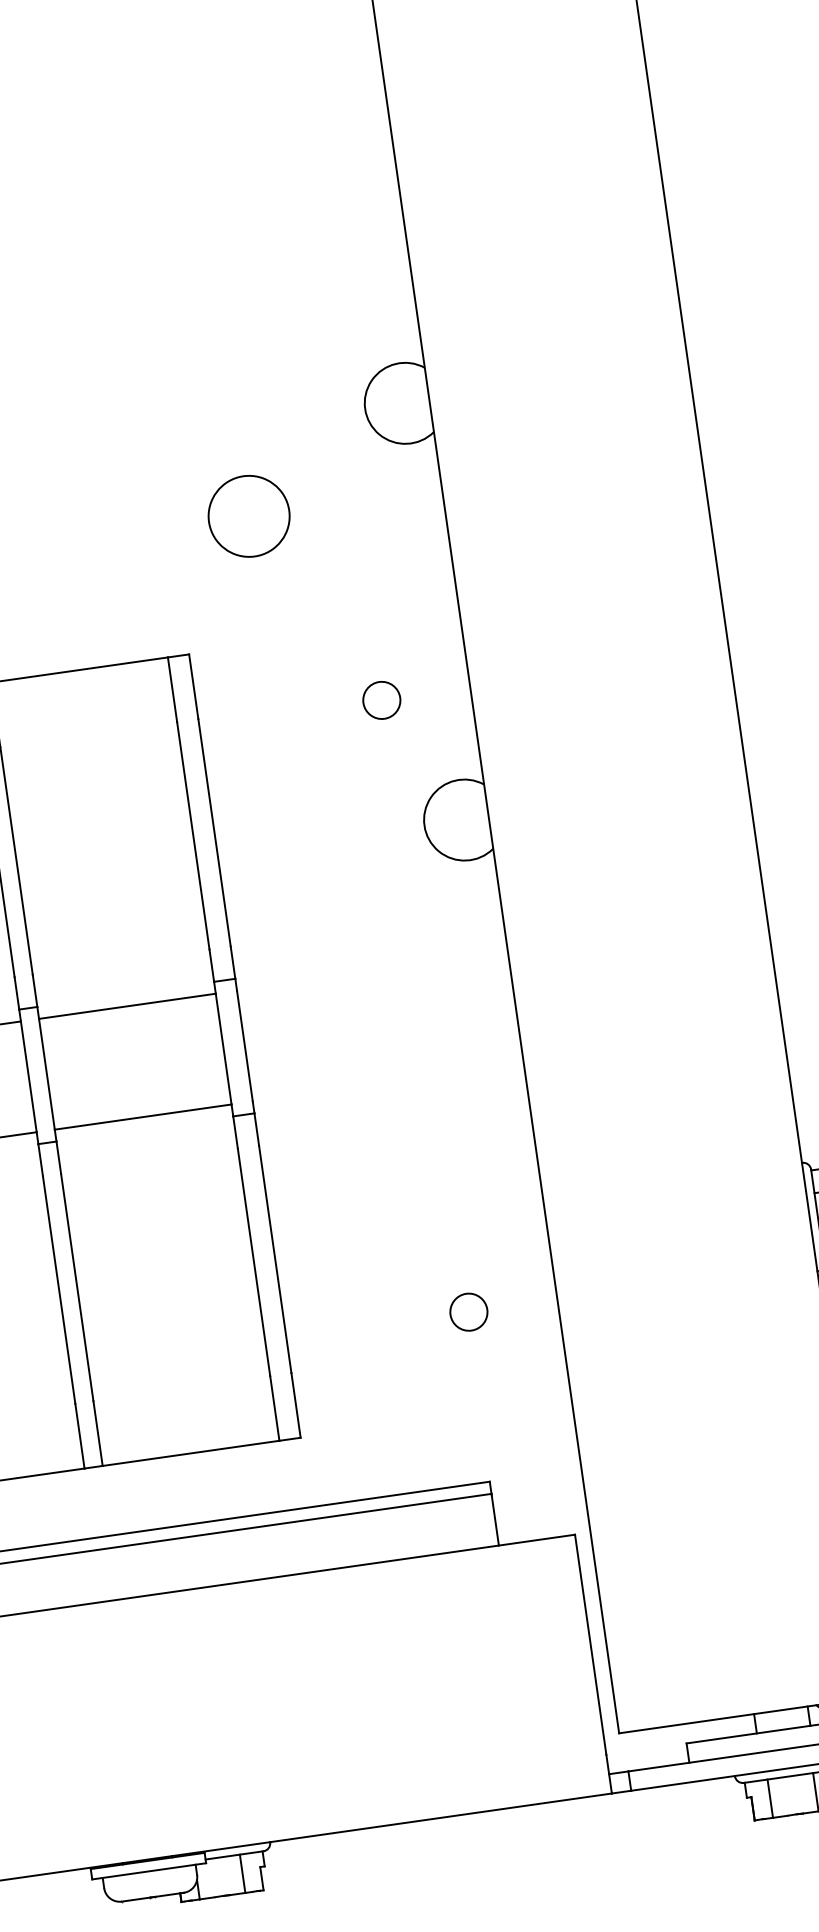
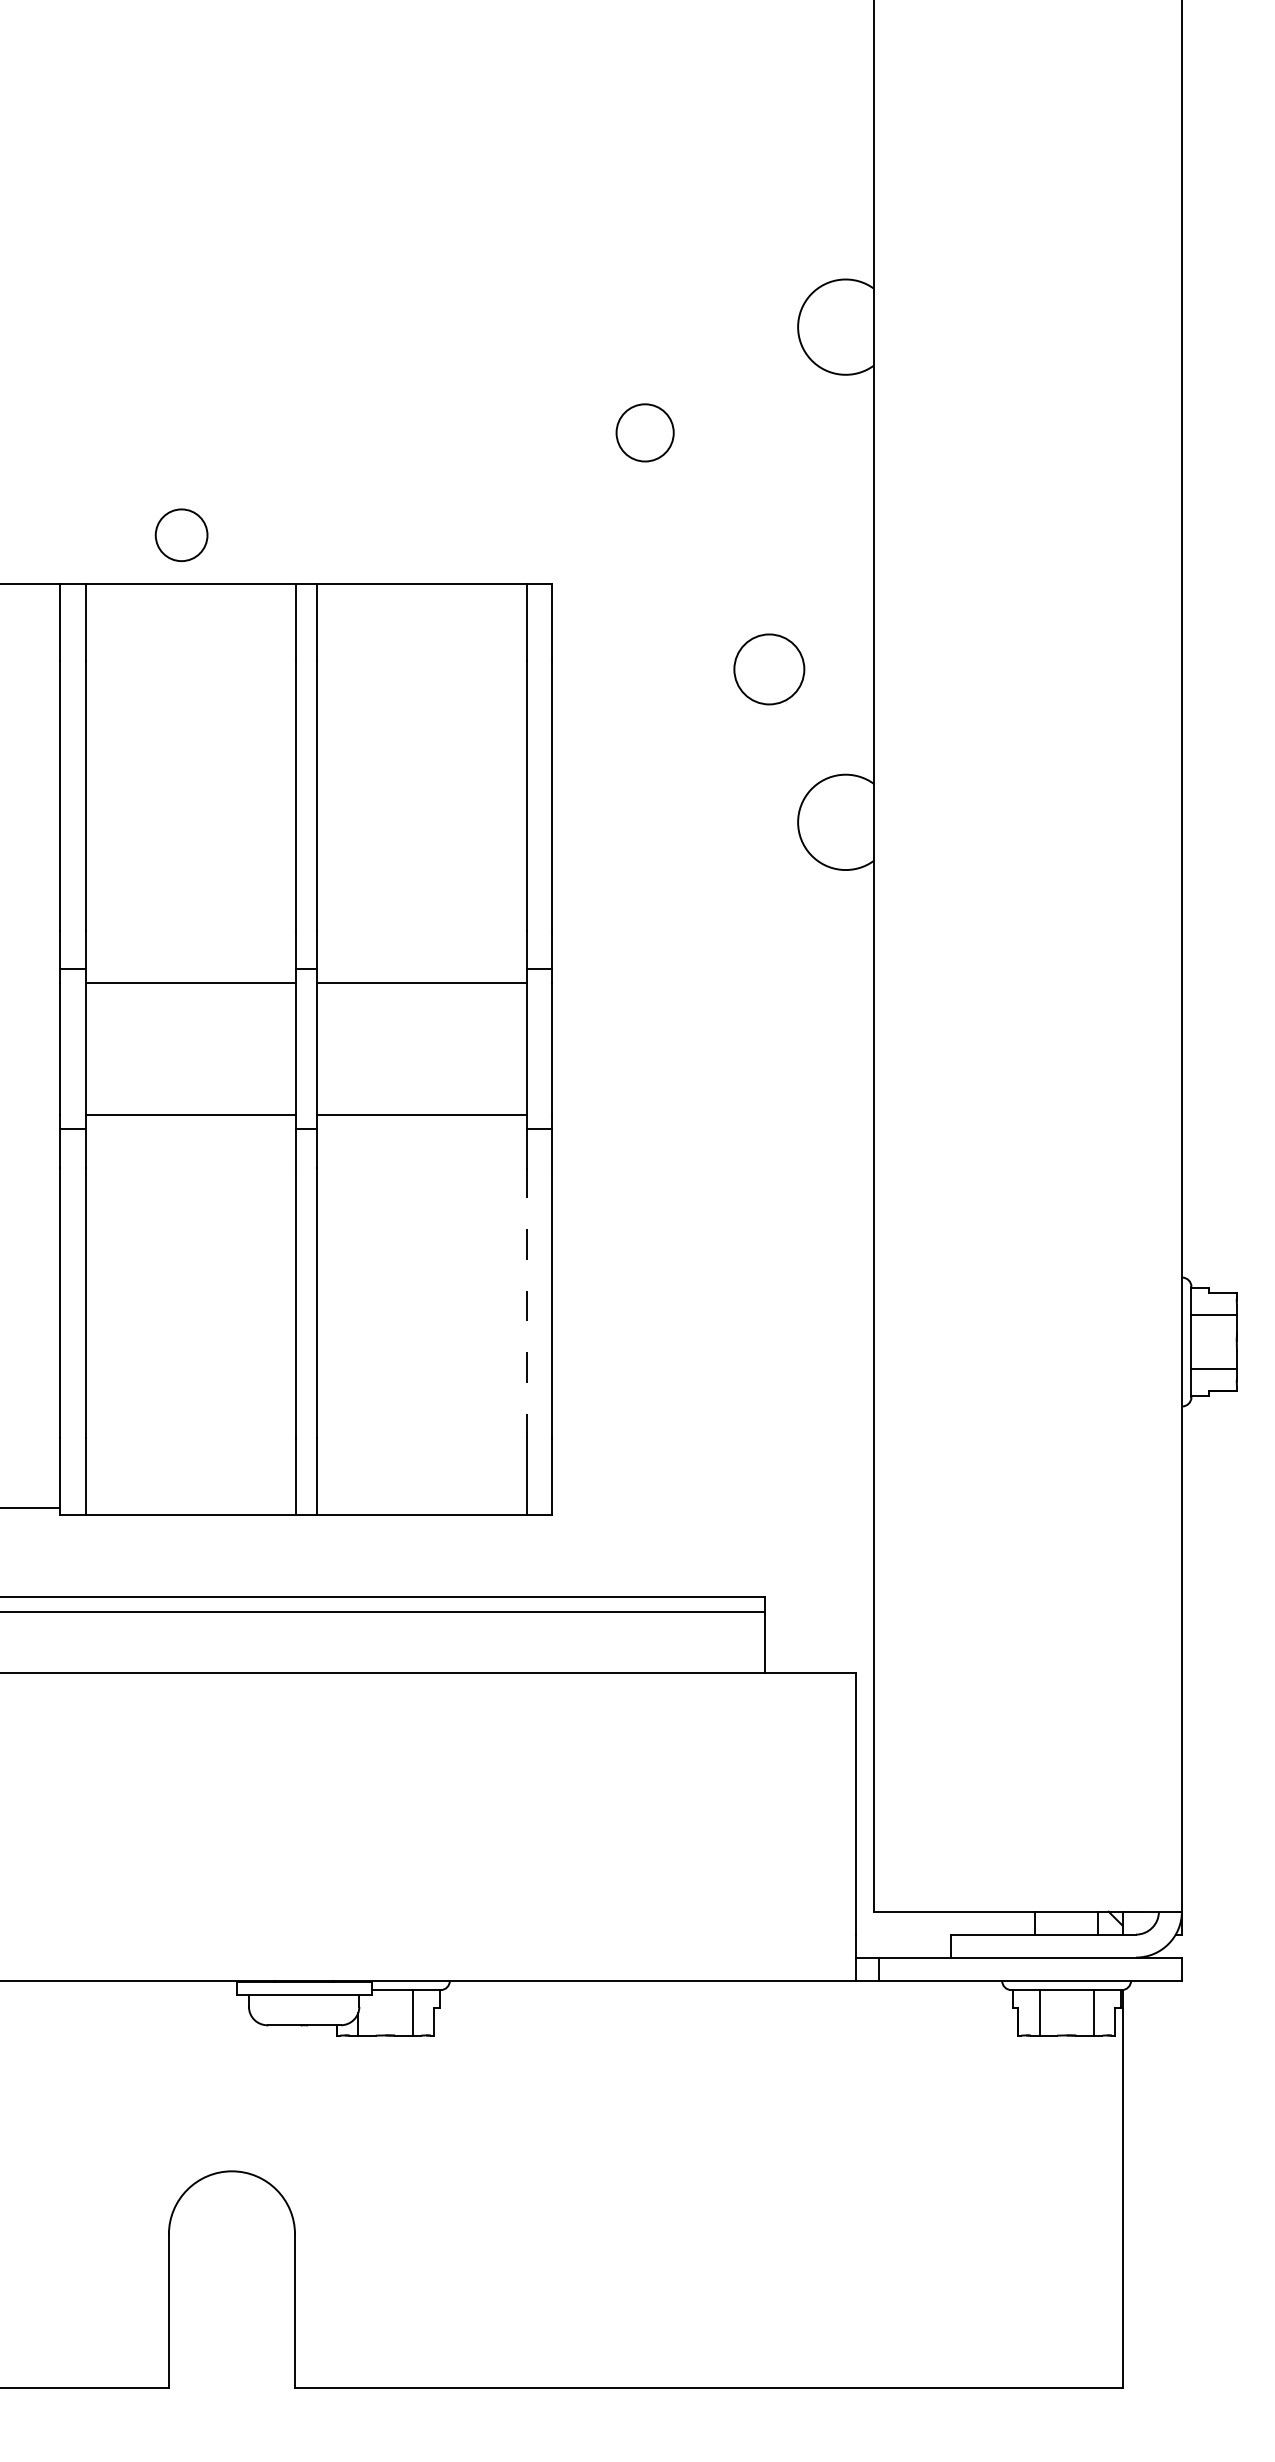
circle: (248, 516) -> (644, 432), size x0.6
circle: (381, 699) -> (768, 668), size x1.6
line: (254, 1263) -> (527, 1303), solid -> dashed
circle: (468, 1311) -> (768, 1395), removed

